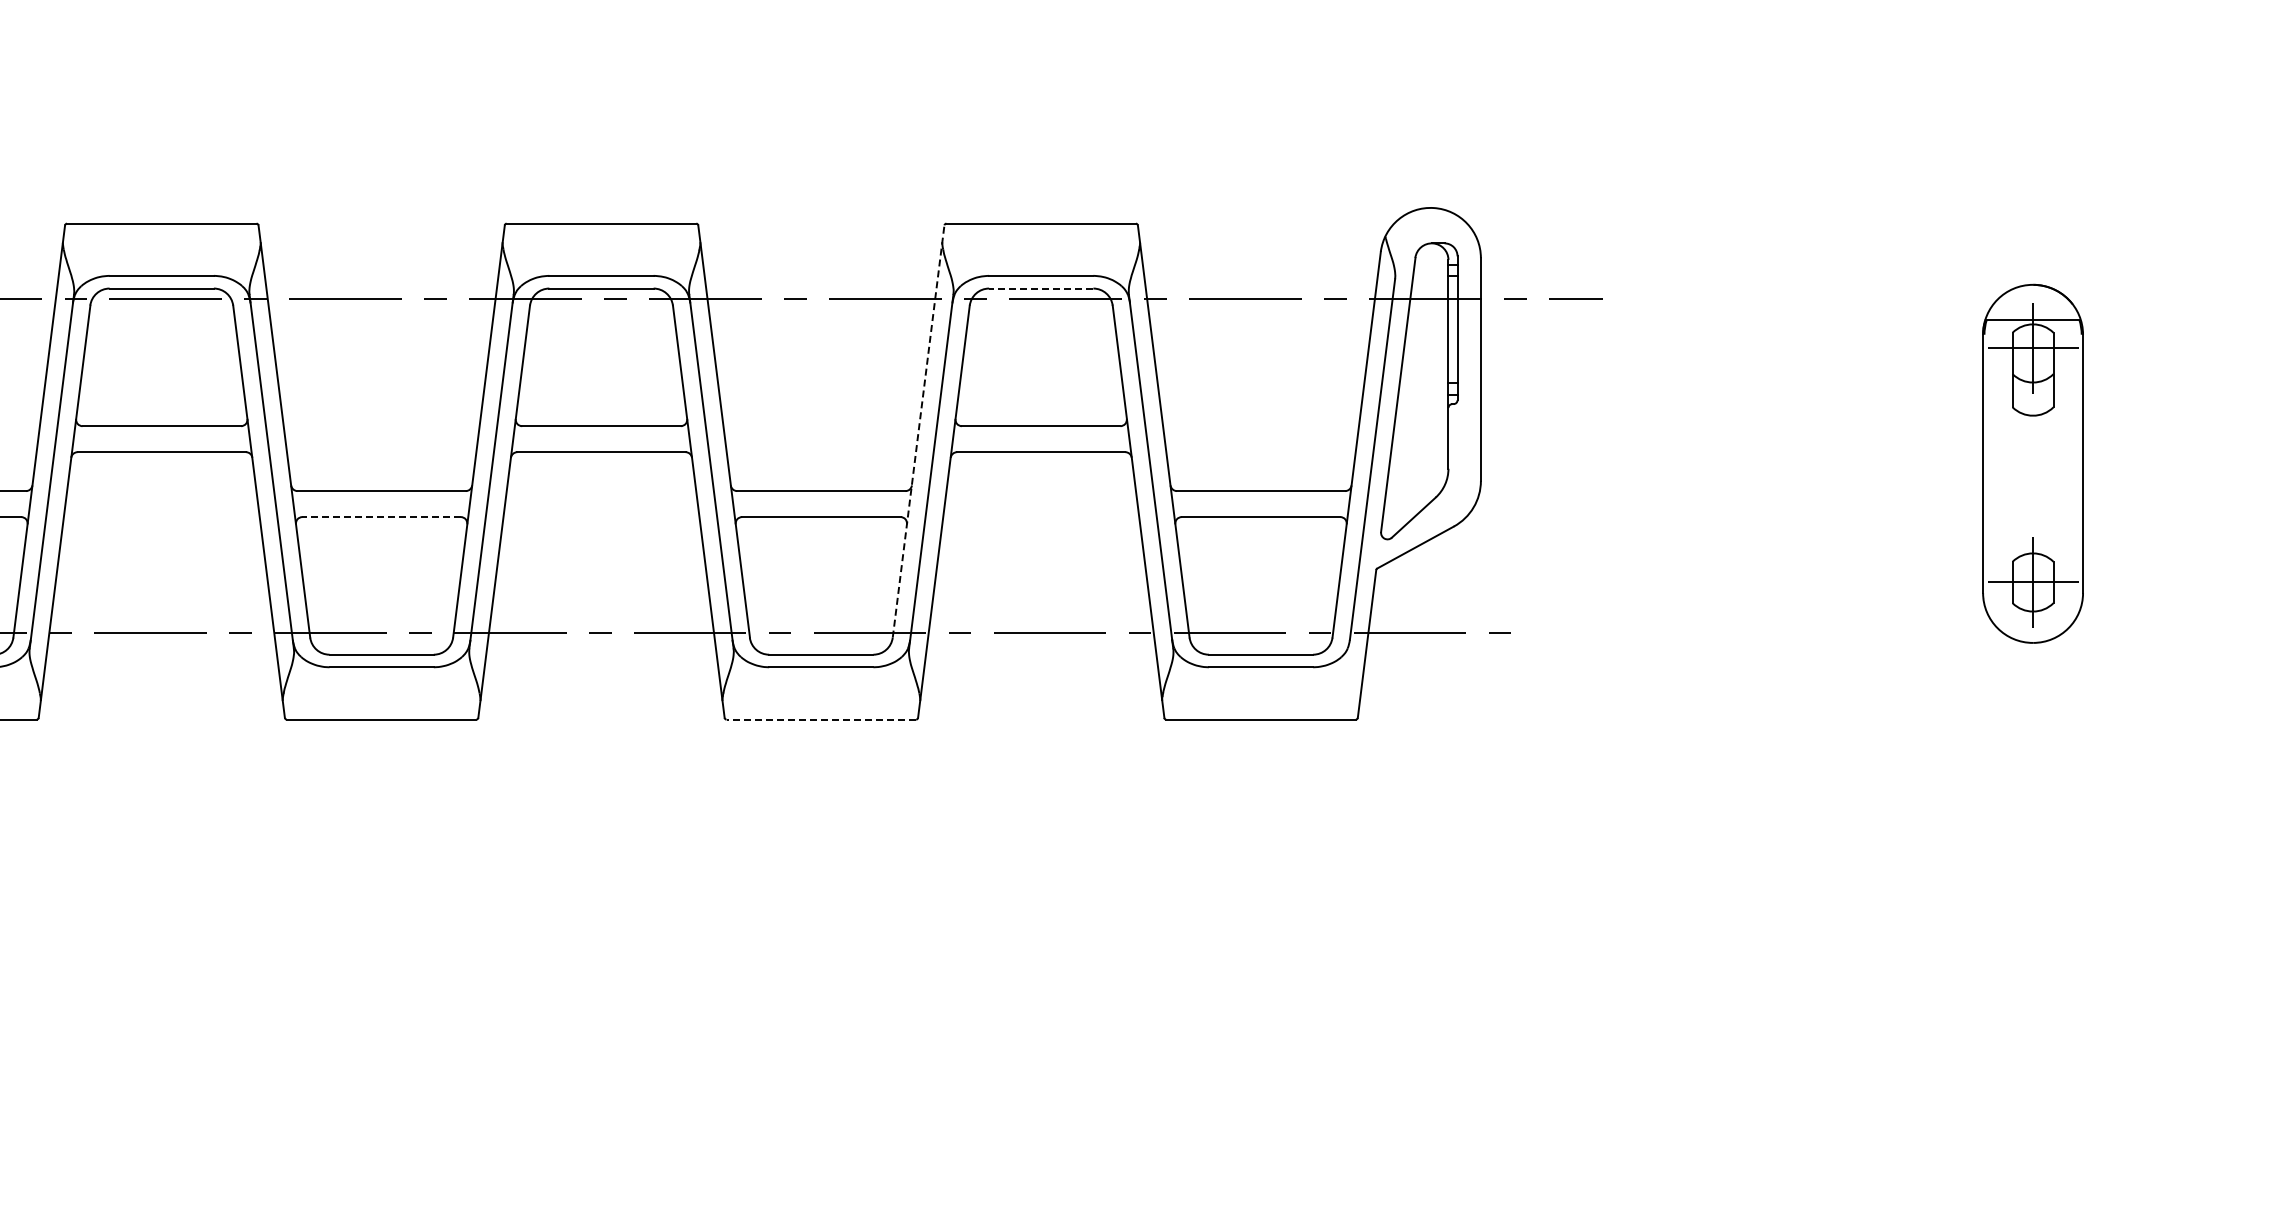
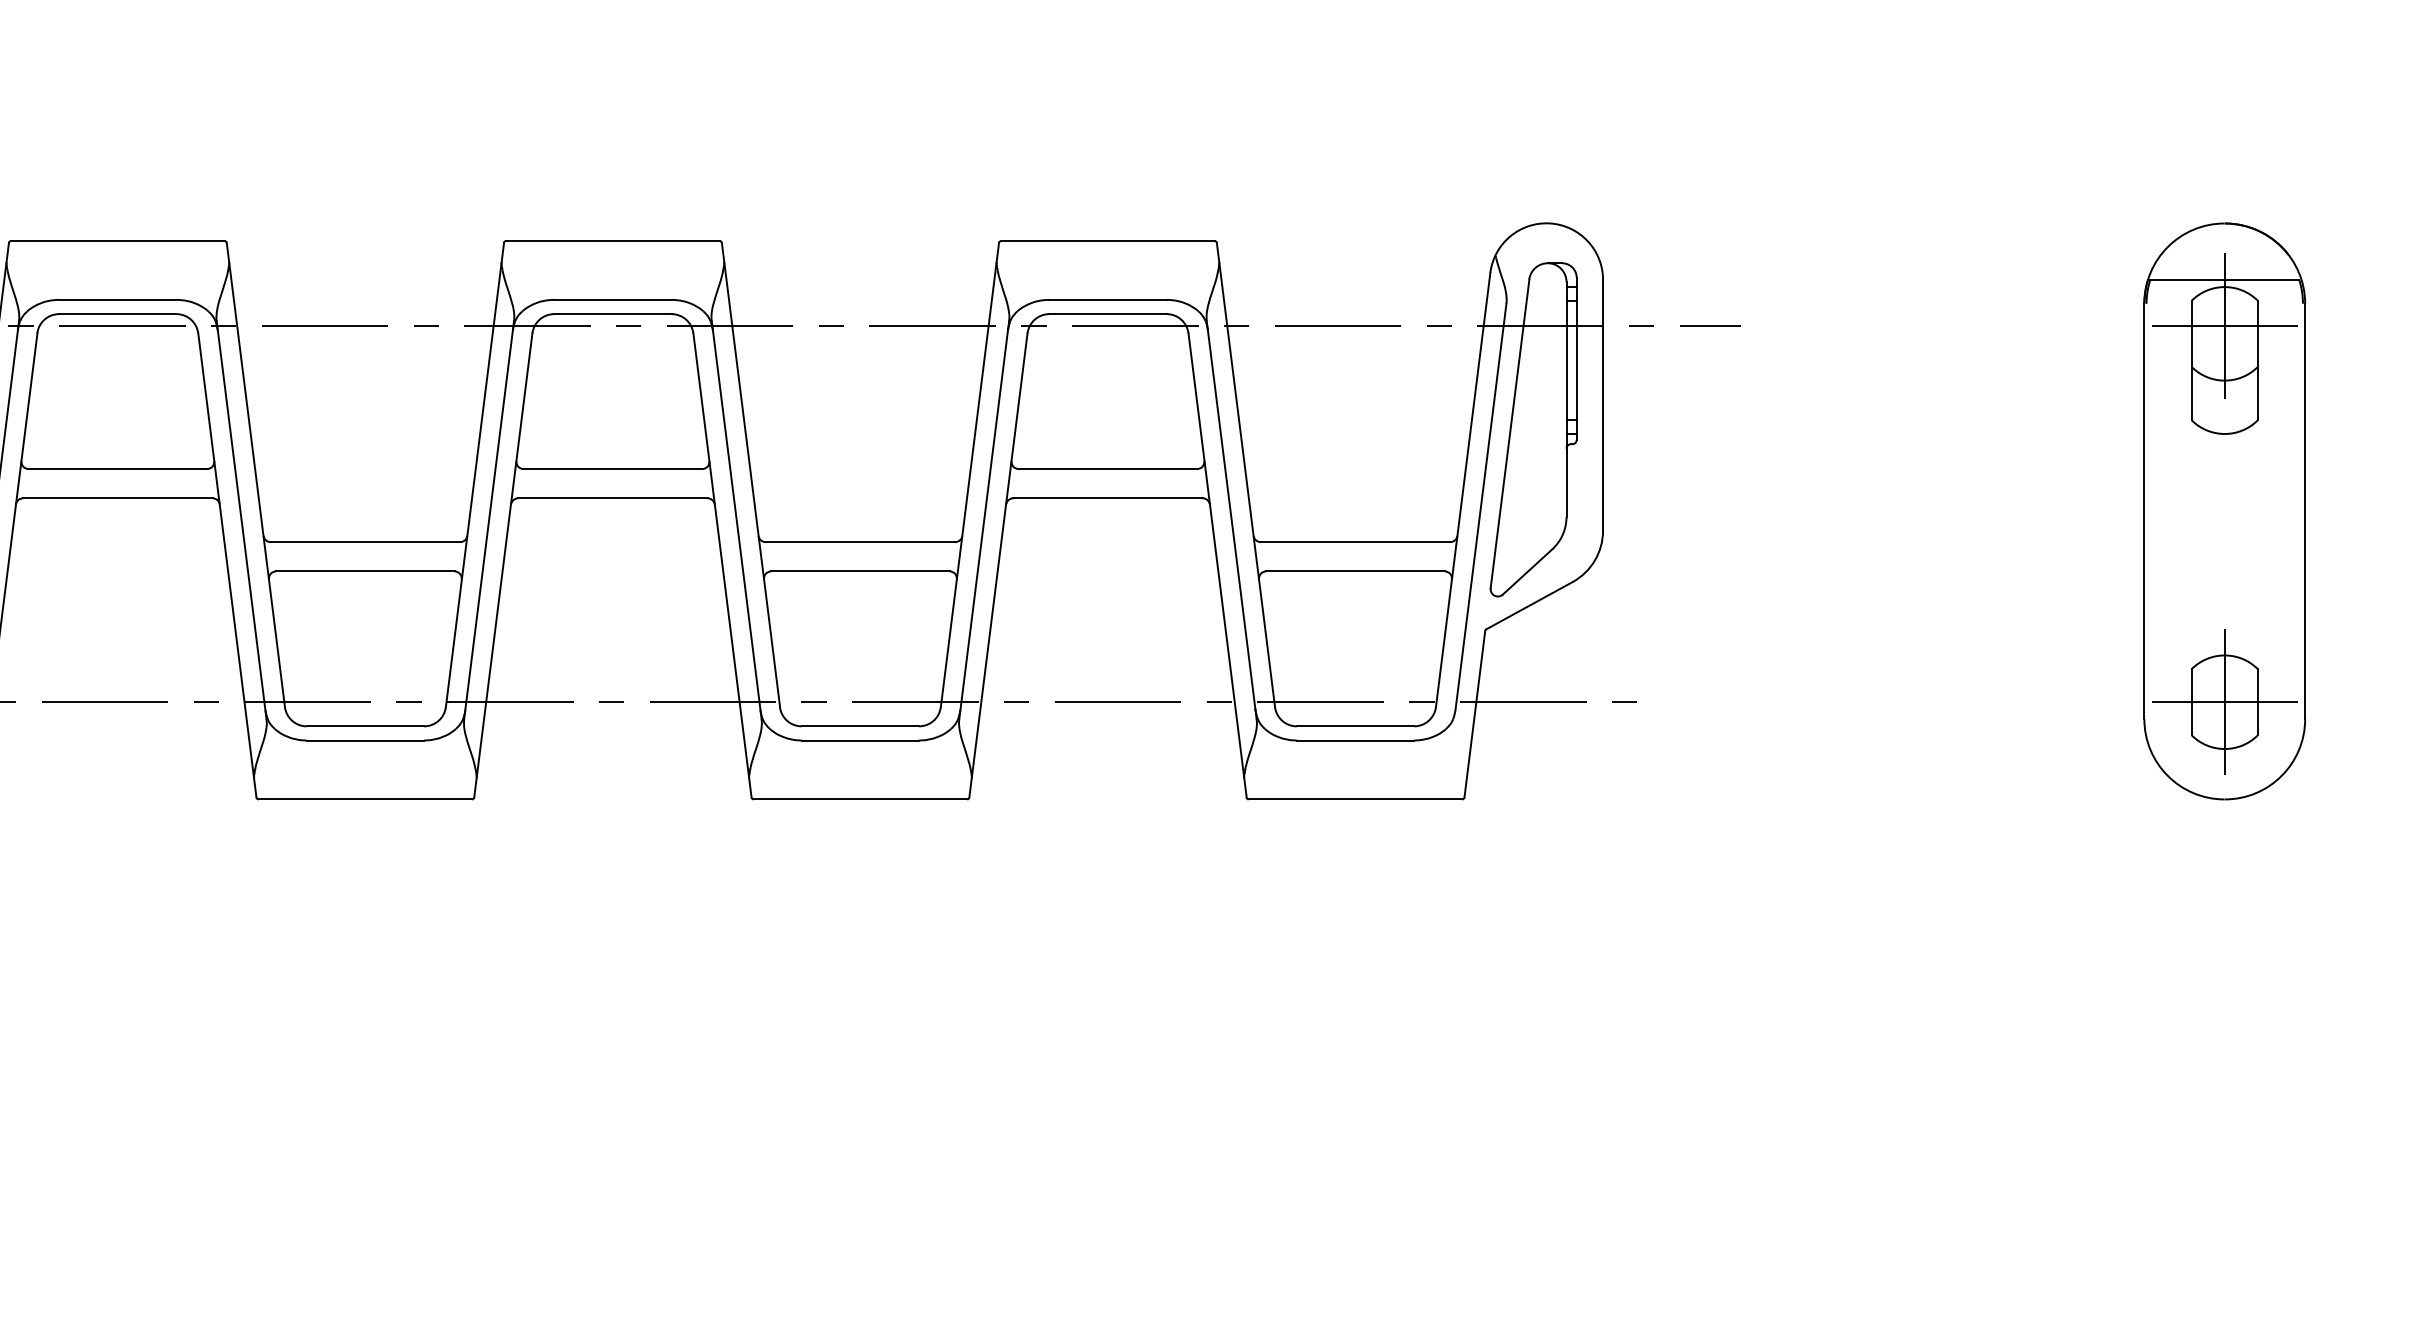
line: (1040, 288) -> (1107, 314), dashed -> solid
line: (918, 431) -> (969, 475), dashed -> solid
part: (2032, 463) -> (2224, 511), size x1.43
line: (381, 517) -> (365, 571), dashed -> solid
line: (821, 719) -> (860, 799), dashed -> solid

